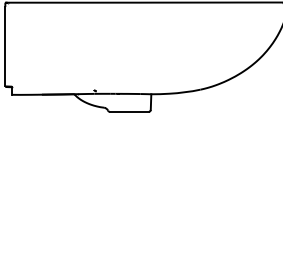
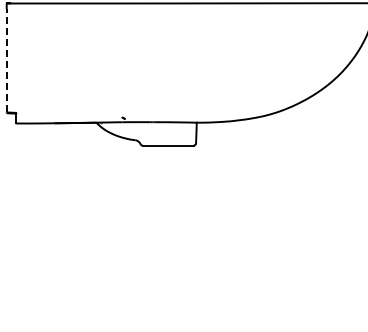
line: (5, 46) -> (6, 60), solid -> dashed

